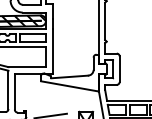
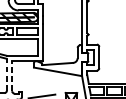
line: (8, 89) -> (6, 74), solid -> dashed
line: (14, 91) -> (11, 76), solid -> dashed

